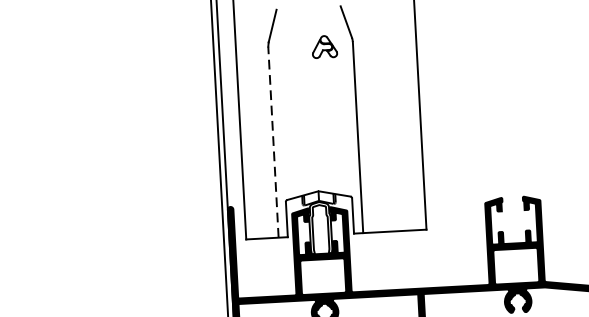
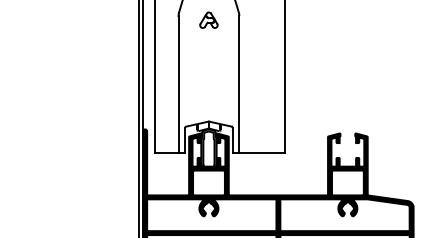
part: (323, 45) -> (208, 19), moved
line: (273, 142) -> (178, 84), dashed -> solid

